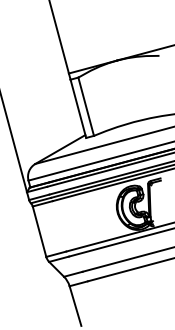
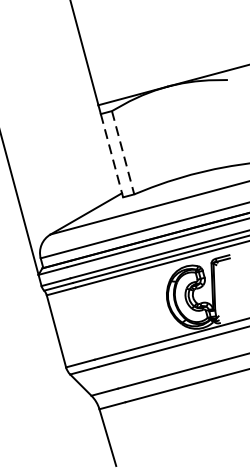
line: (86, 107) -> (123, 153), solid -> dashed
line: (78, 109) -> (112, 156), solid -> dashed

